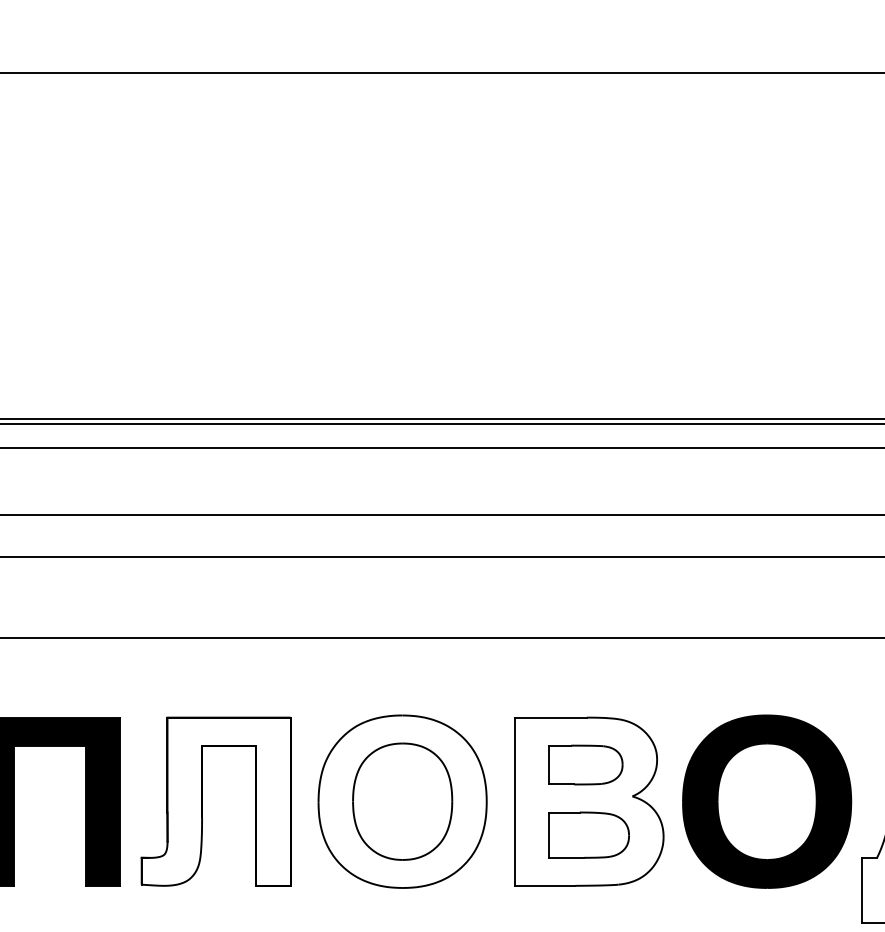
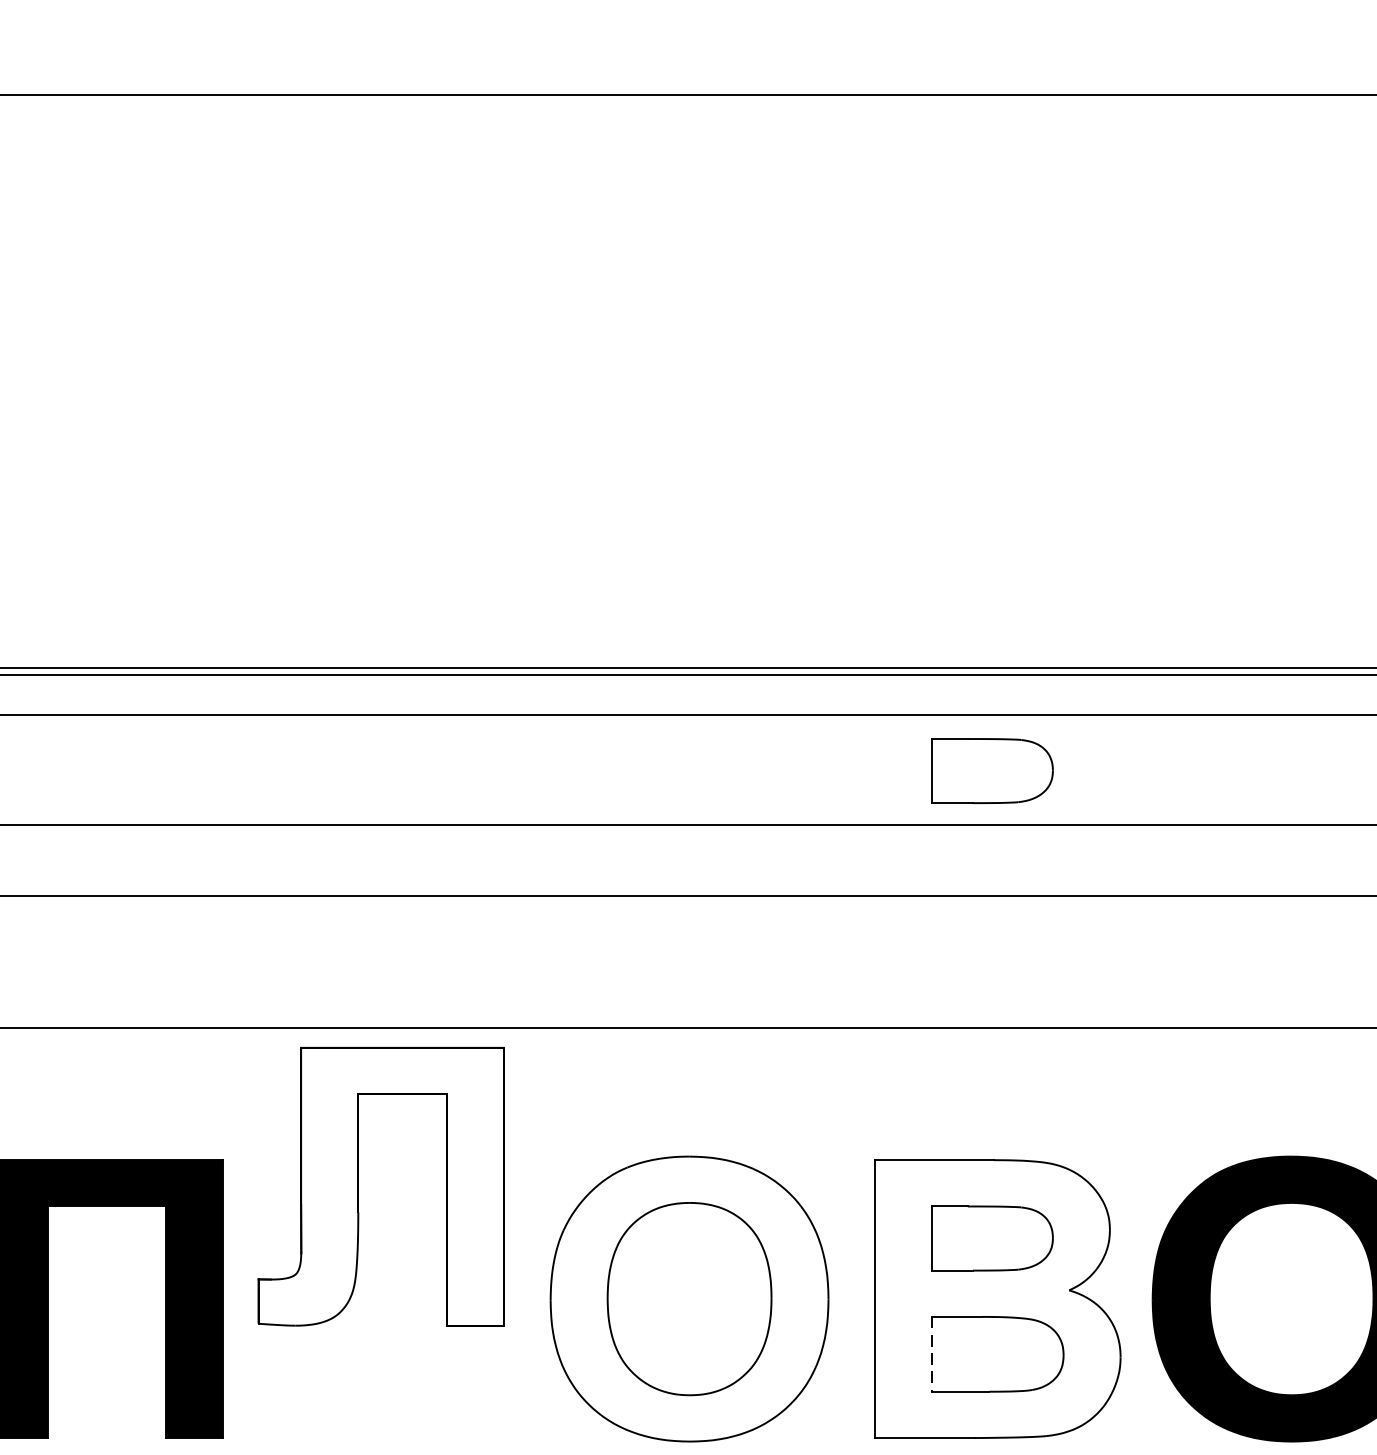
part: (585, 481) -> (991, 770), added
part: (202, 801) -> (358, 1186), moved
line: (549, 835) -> (932, 1354), solid -> dashed

